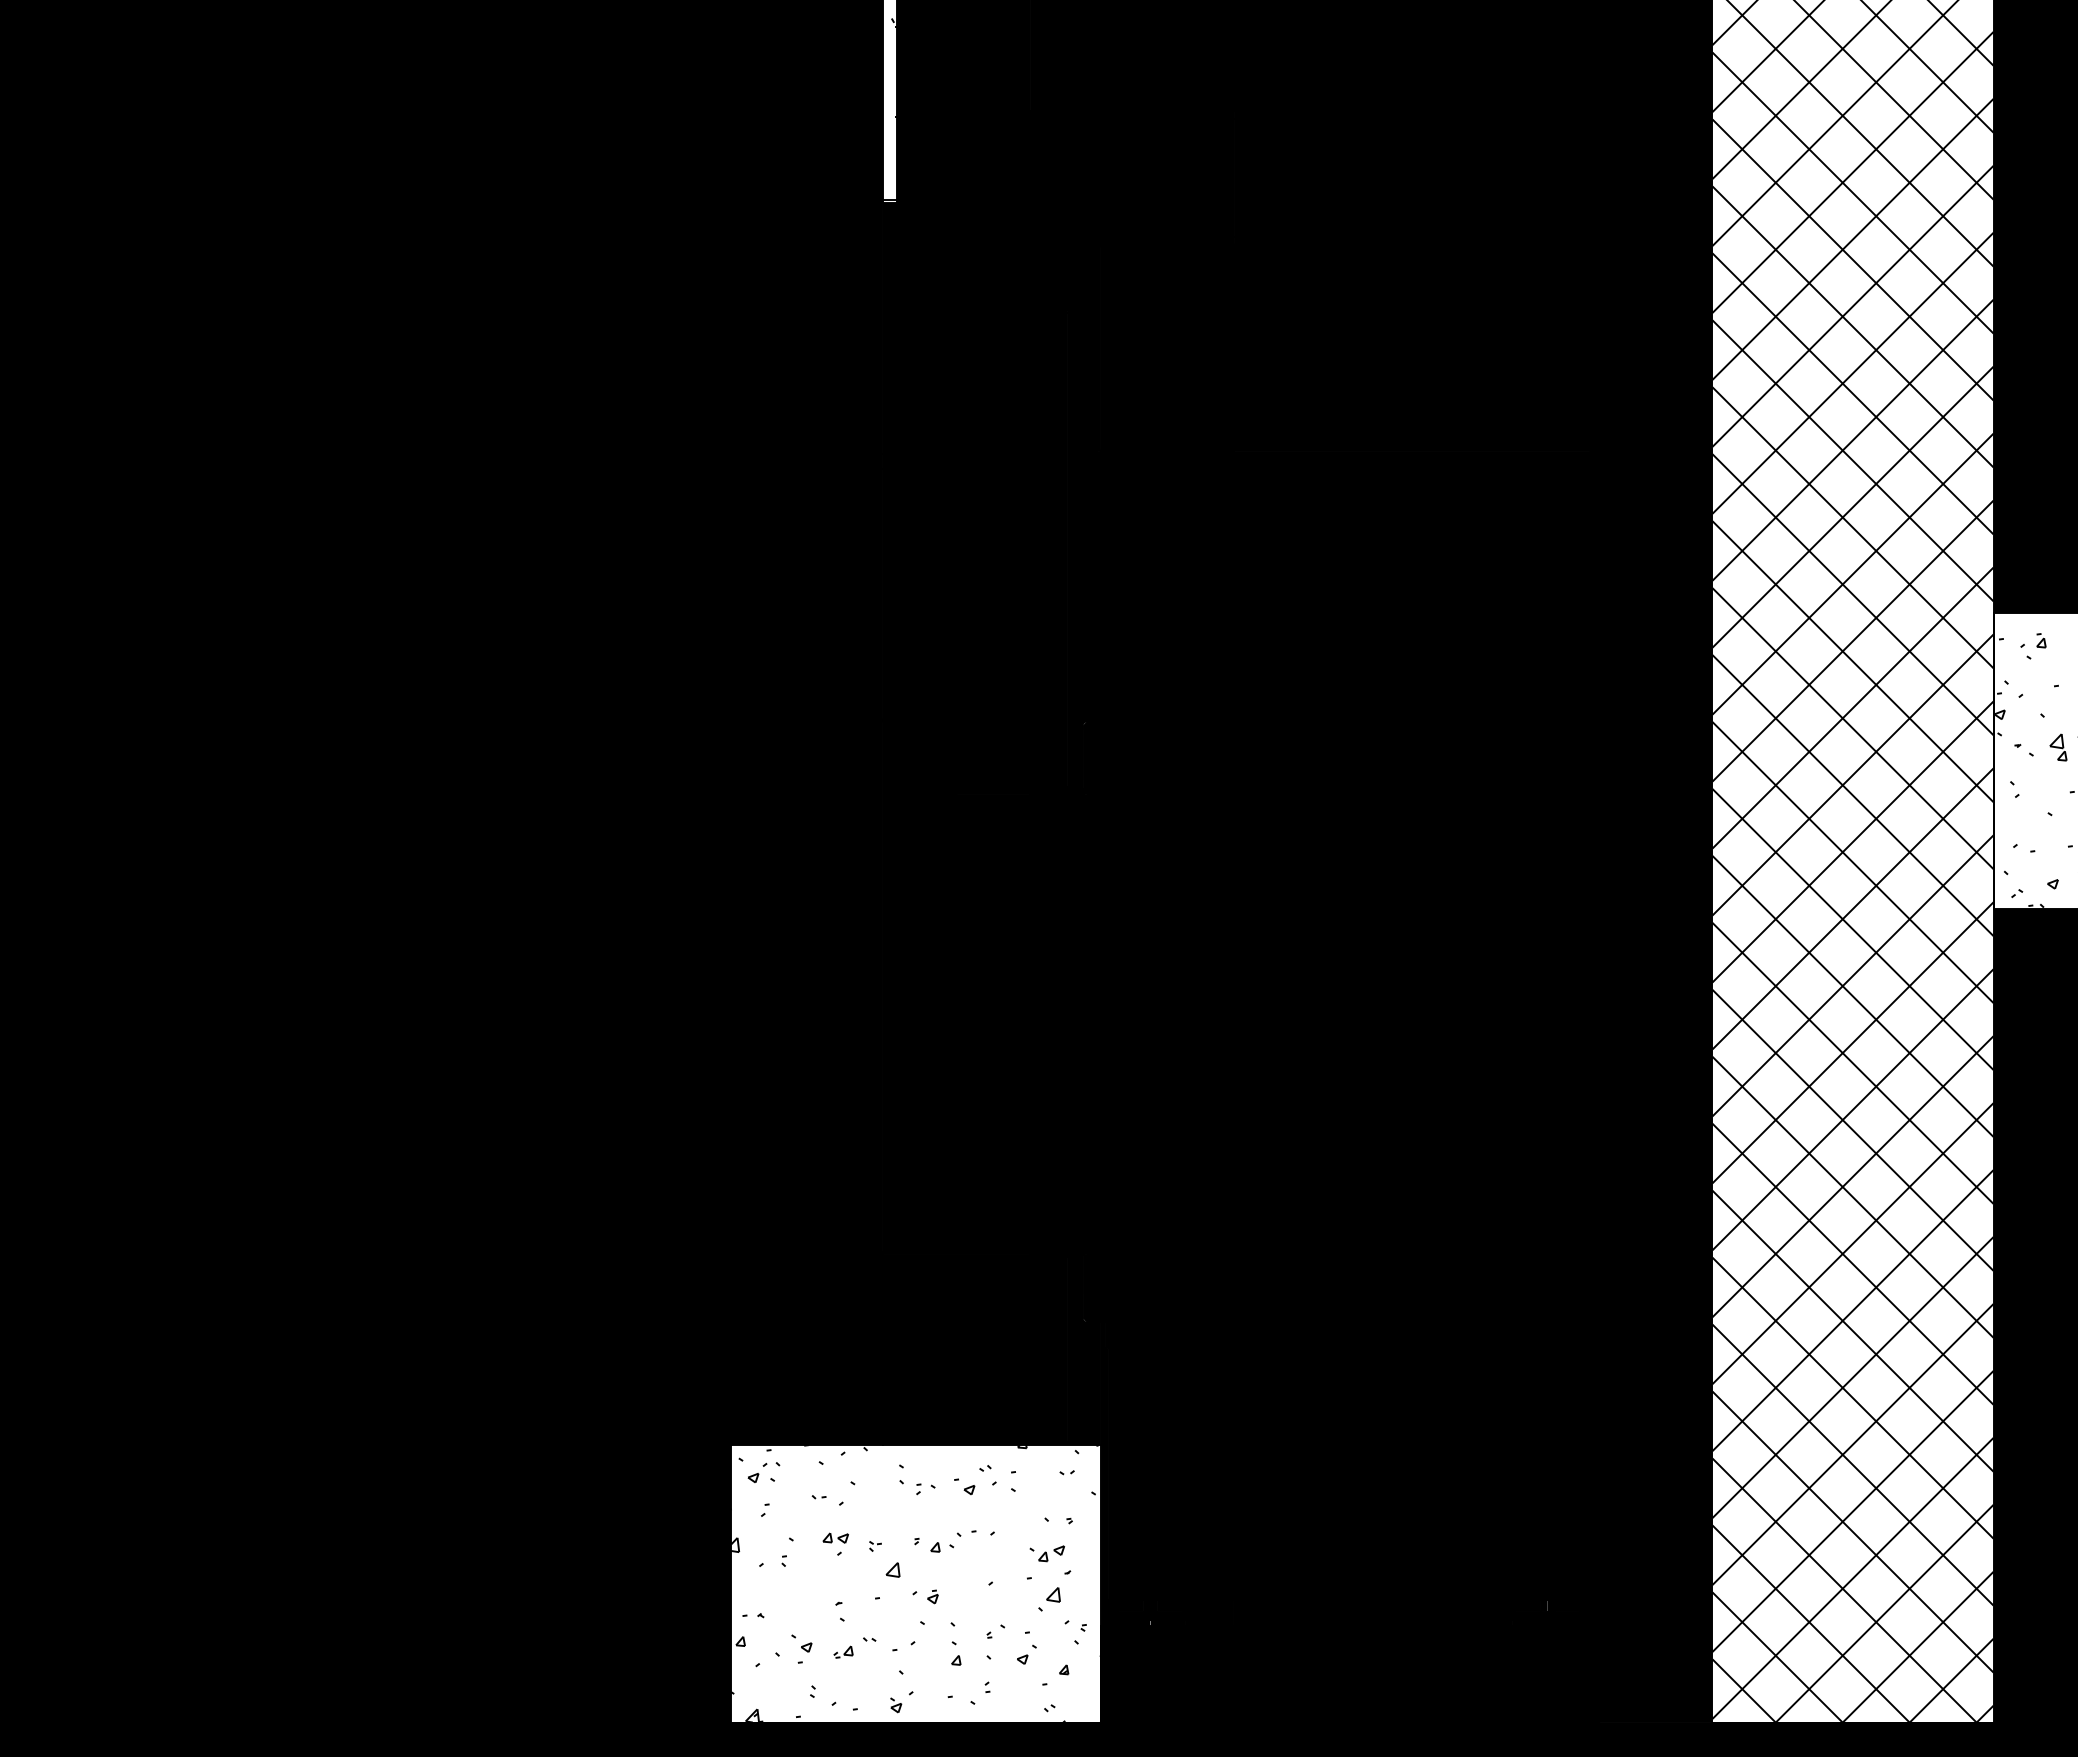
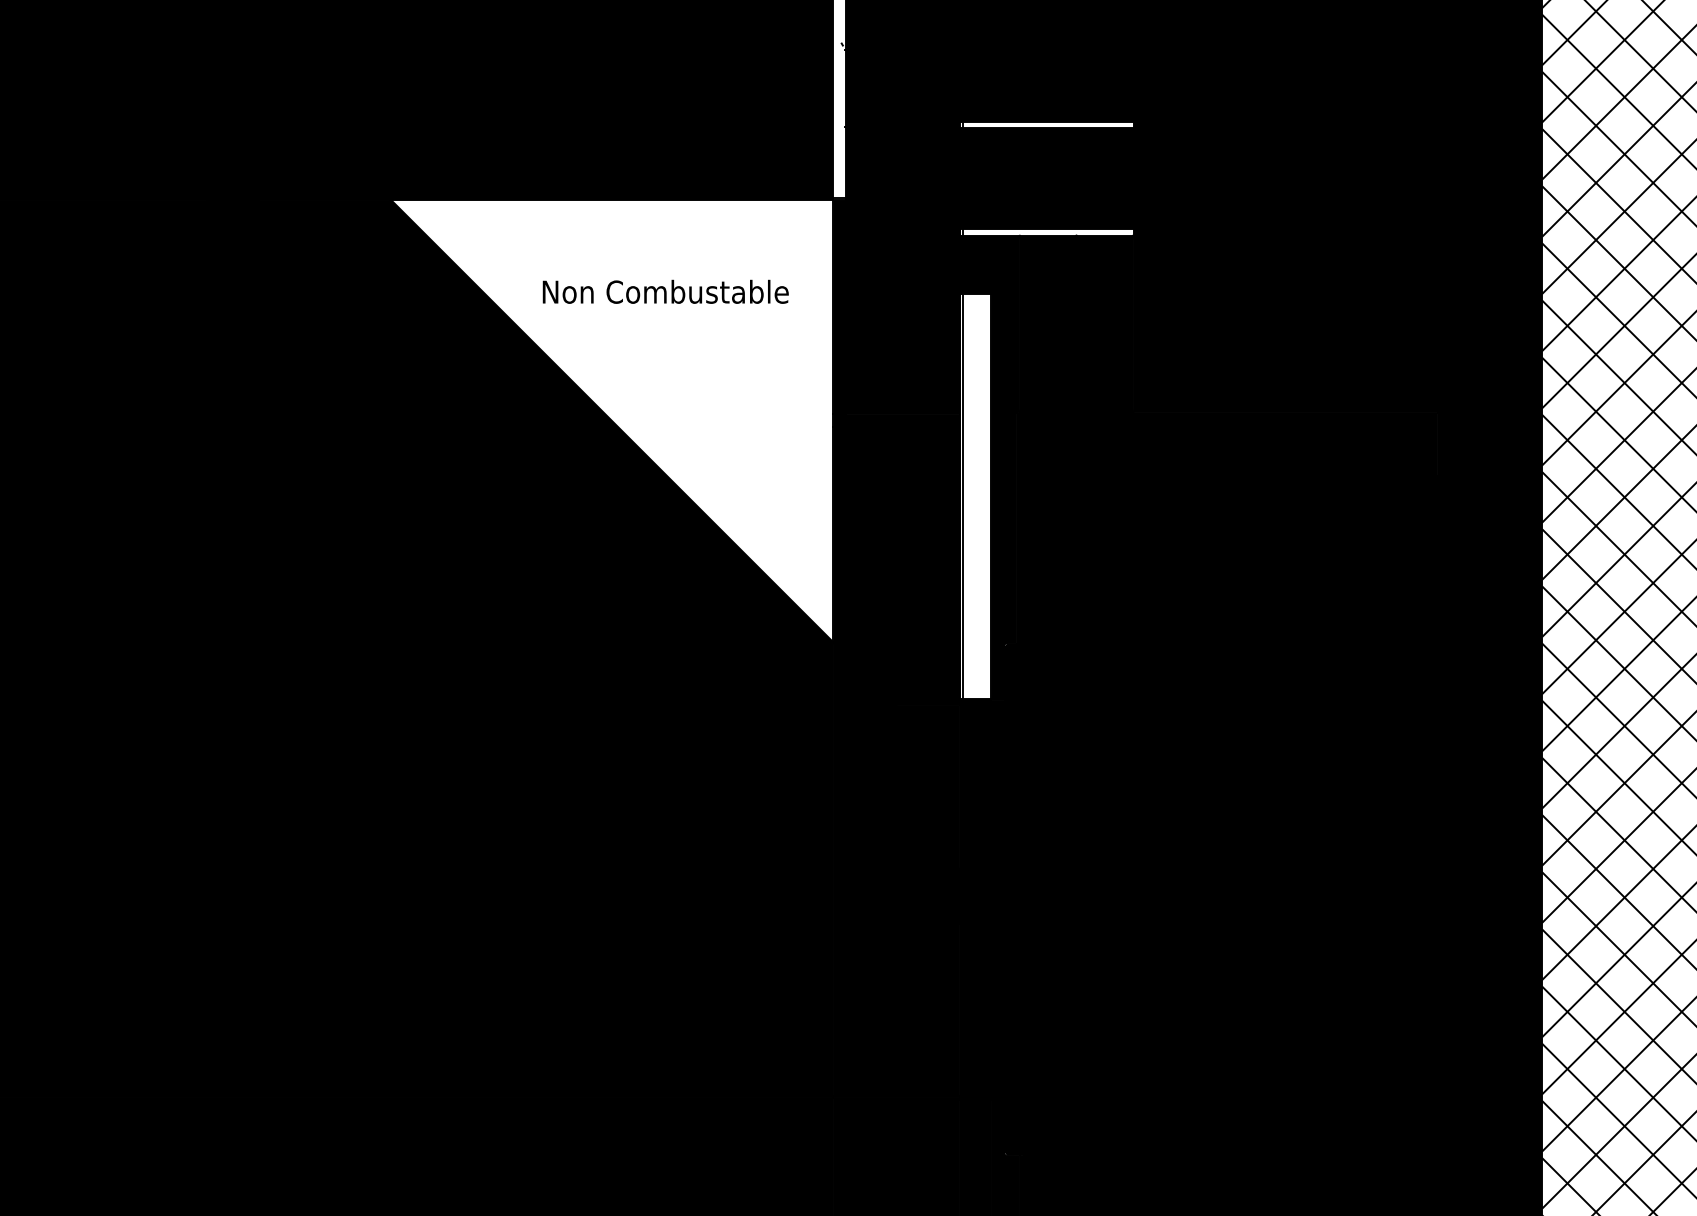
fill: (1132, 114) -> (1046, 124), removed
fill: (1132, 240) -> (1046, 232), removed
fill: (623, 461) -> (612, 420), removed
fill: (1048, 549) -> (975, 496), removed

